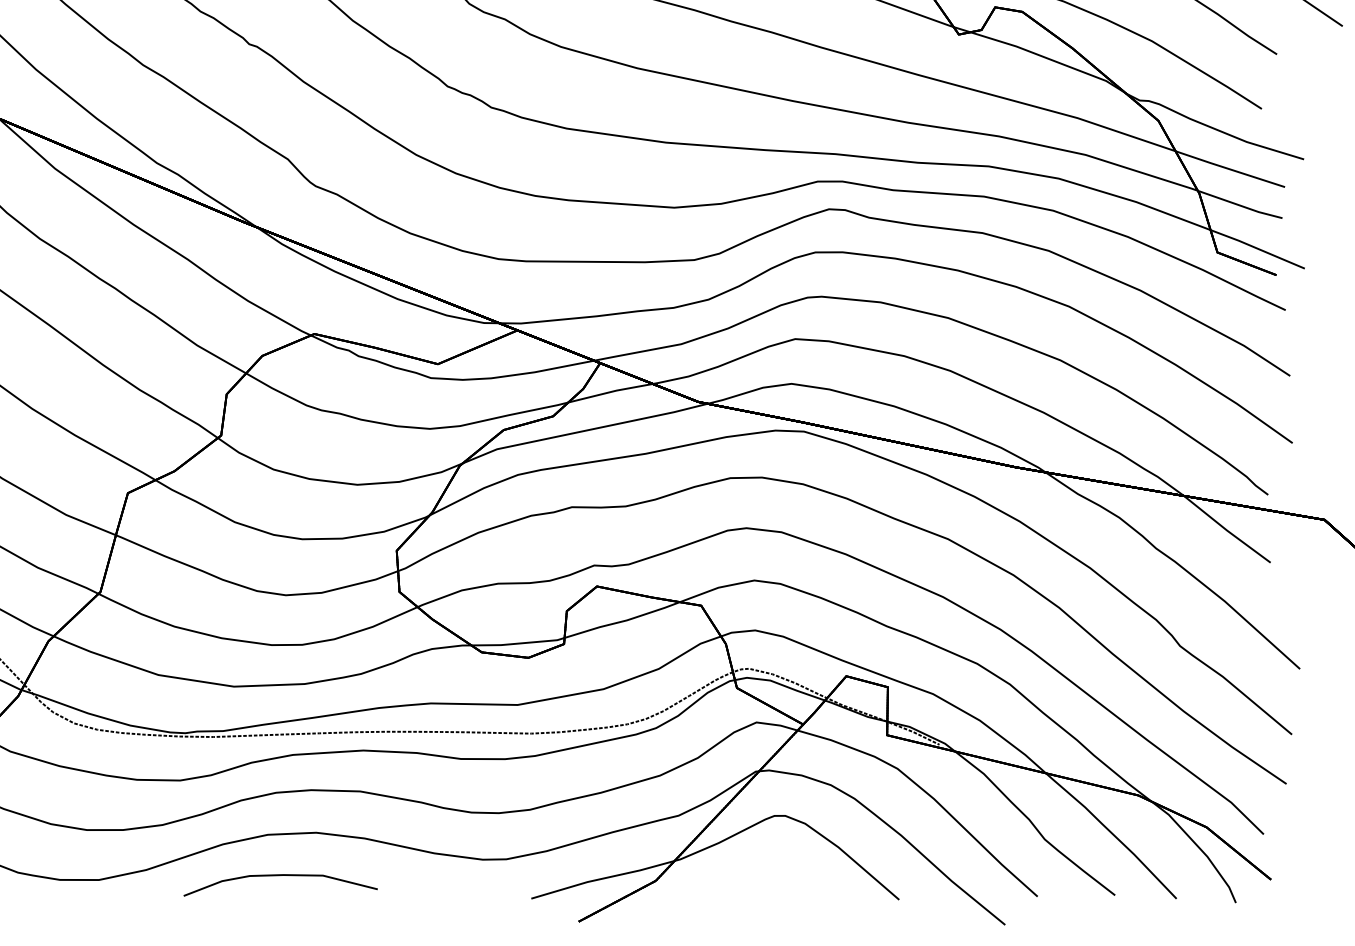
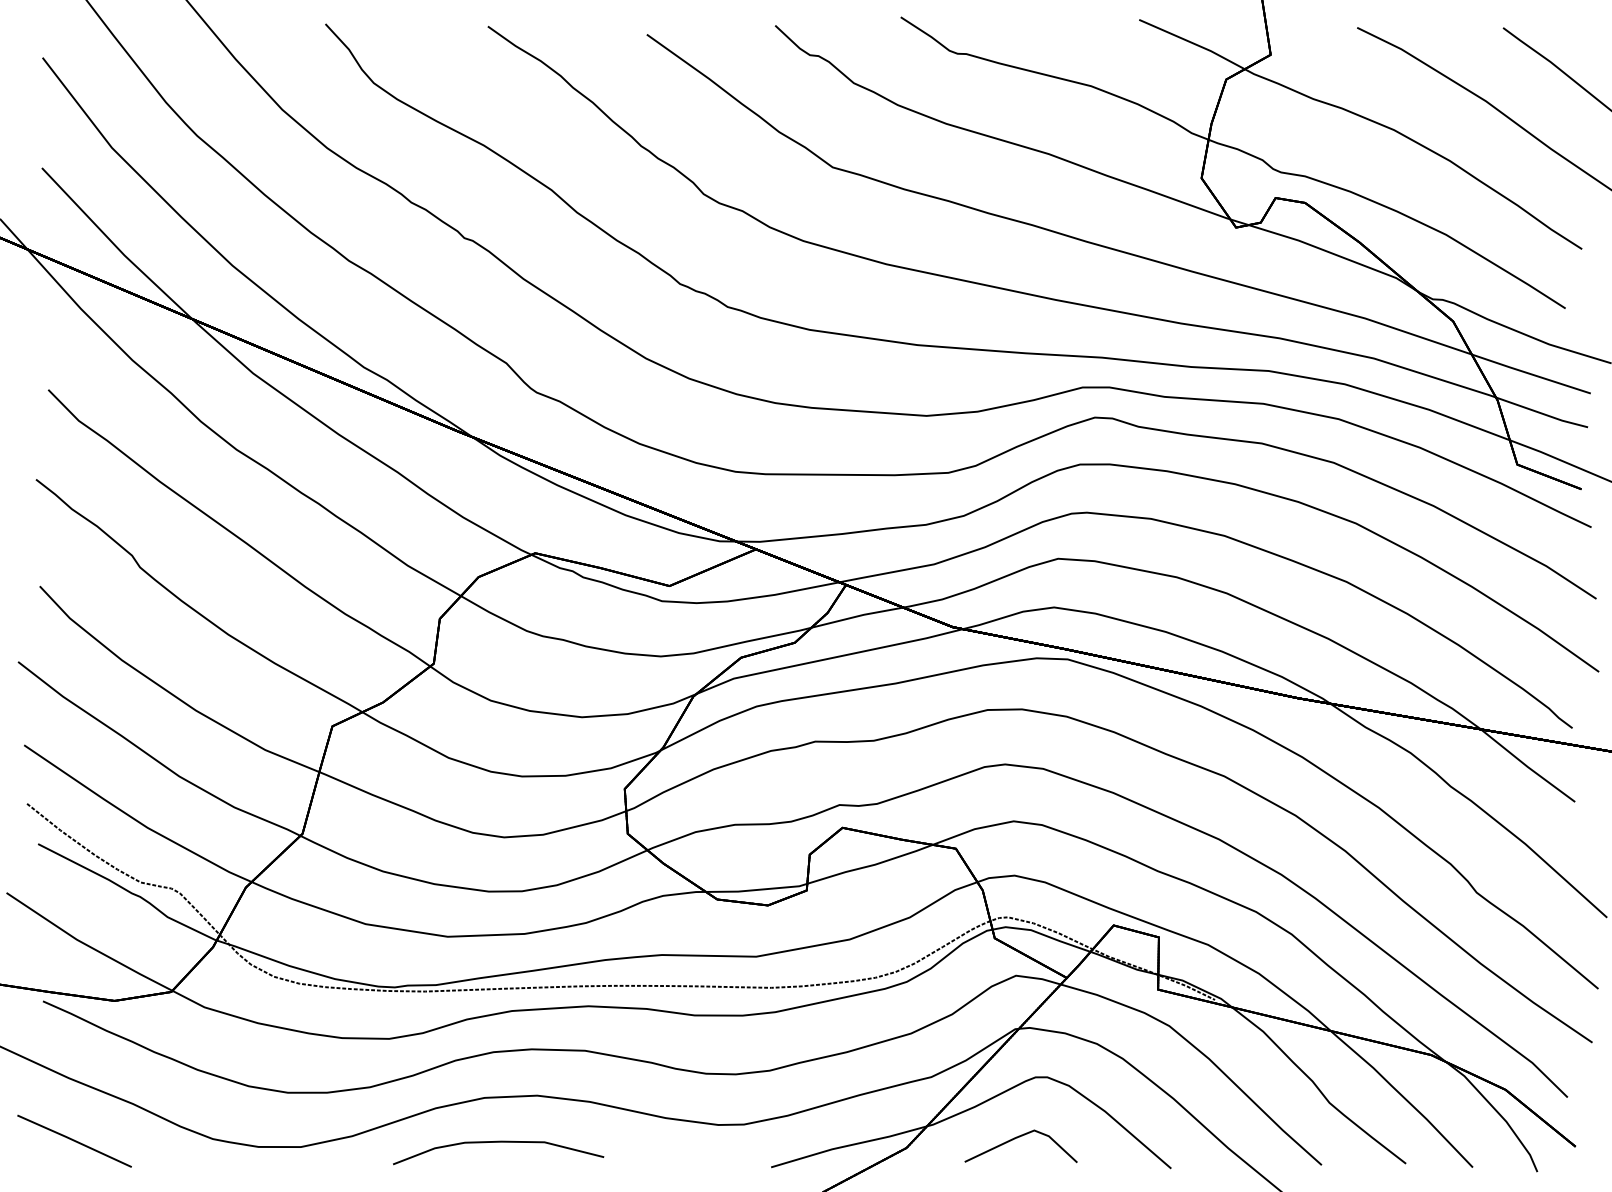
part: (757, 872) -> (1017, 1138), added

